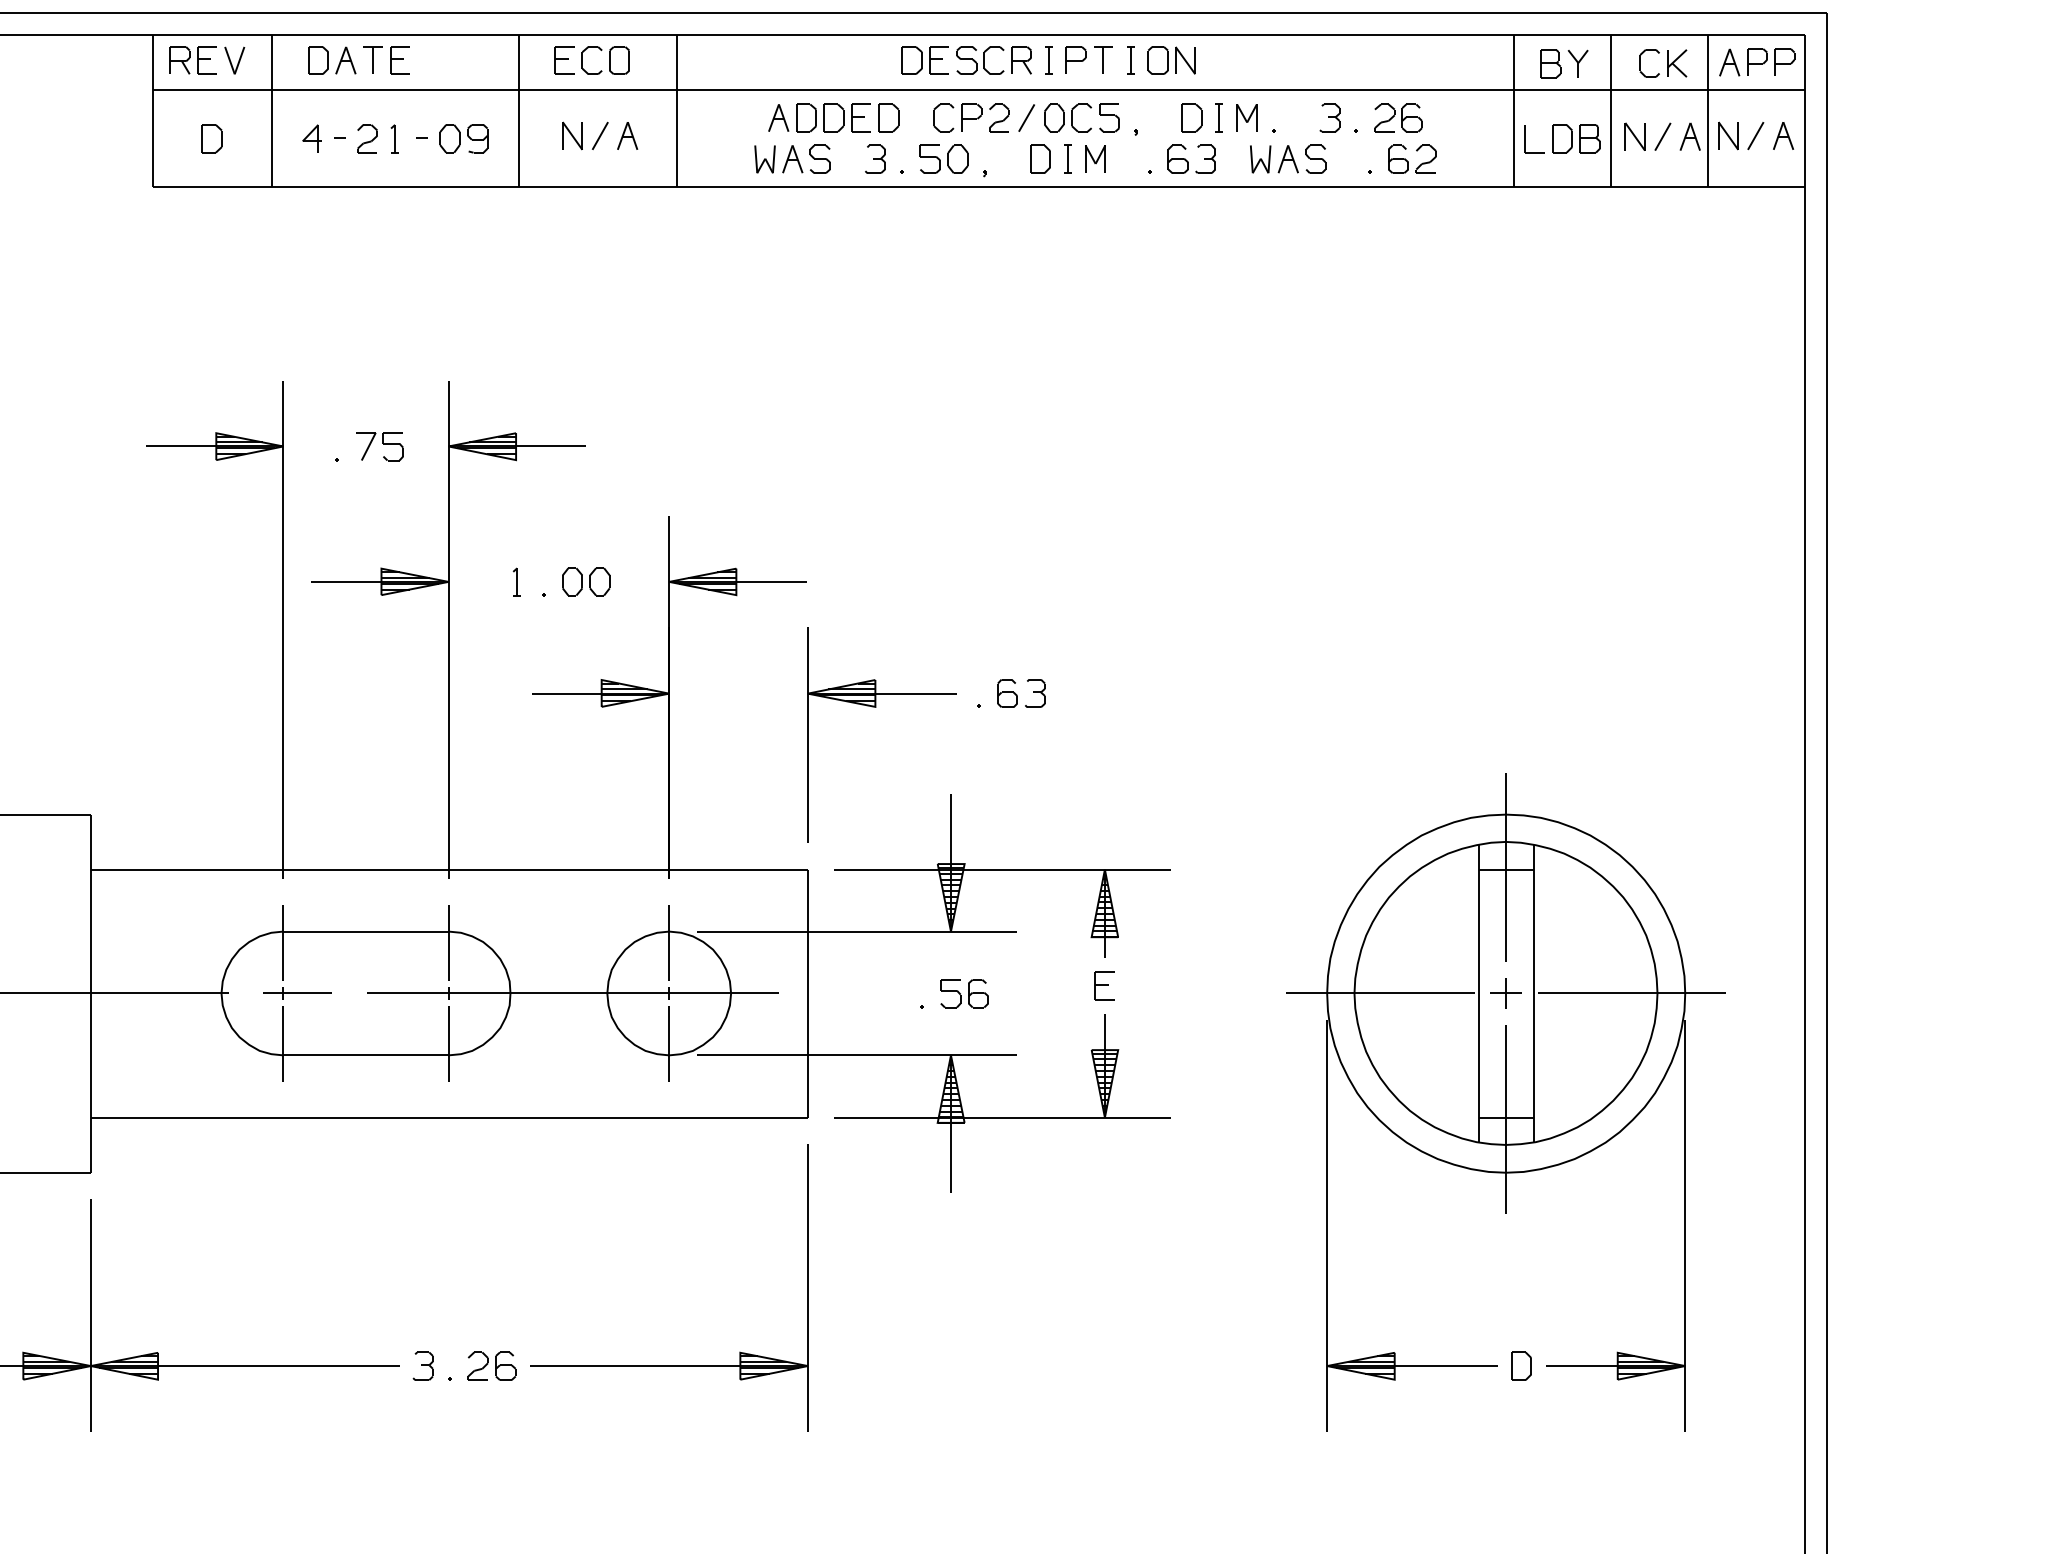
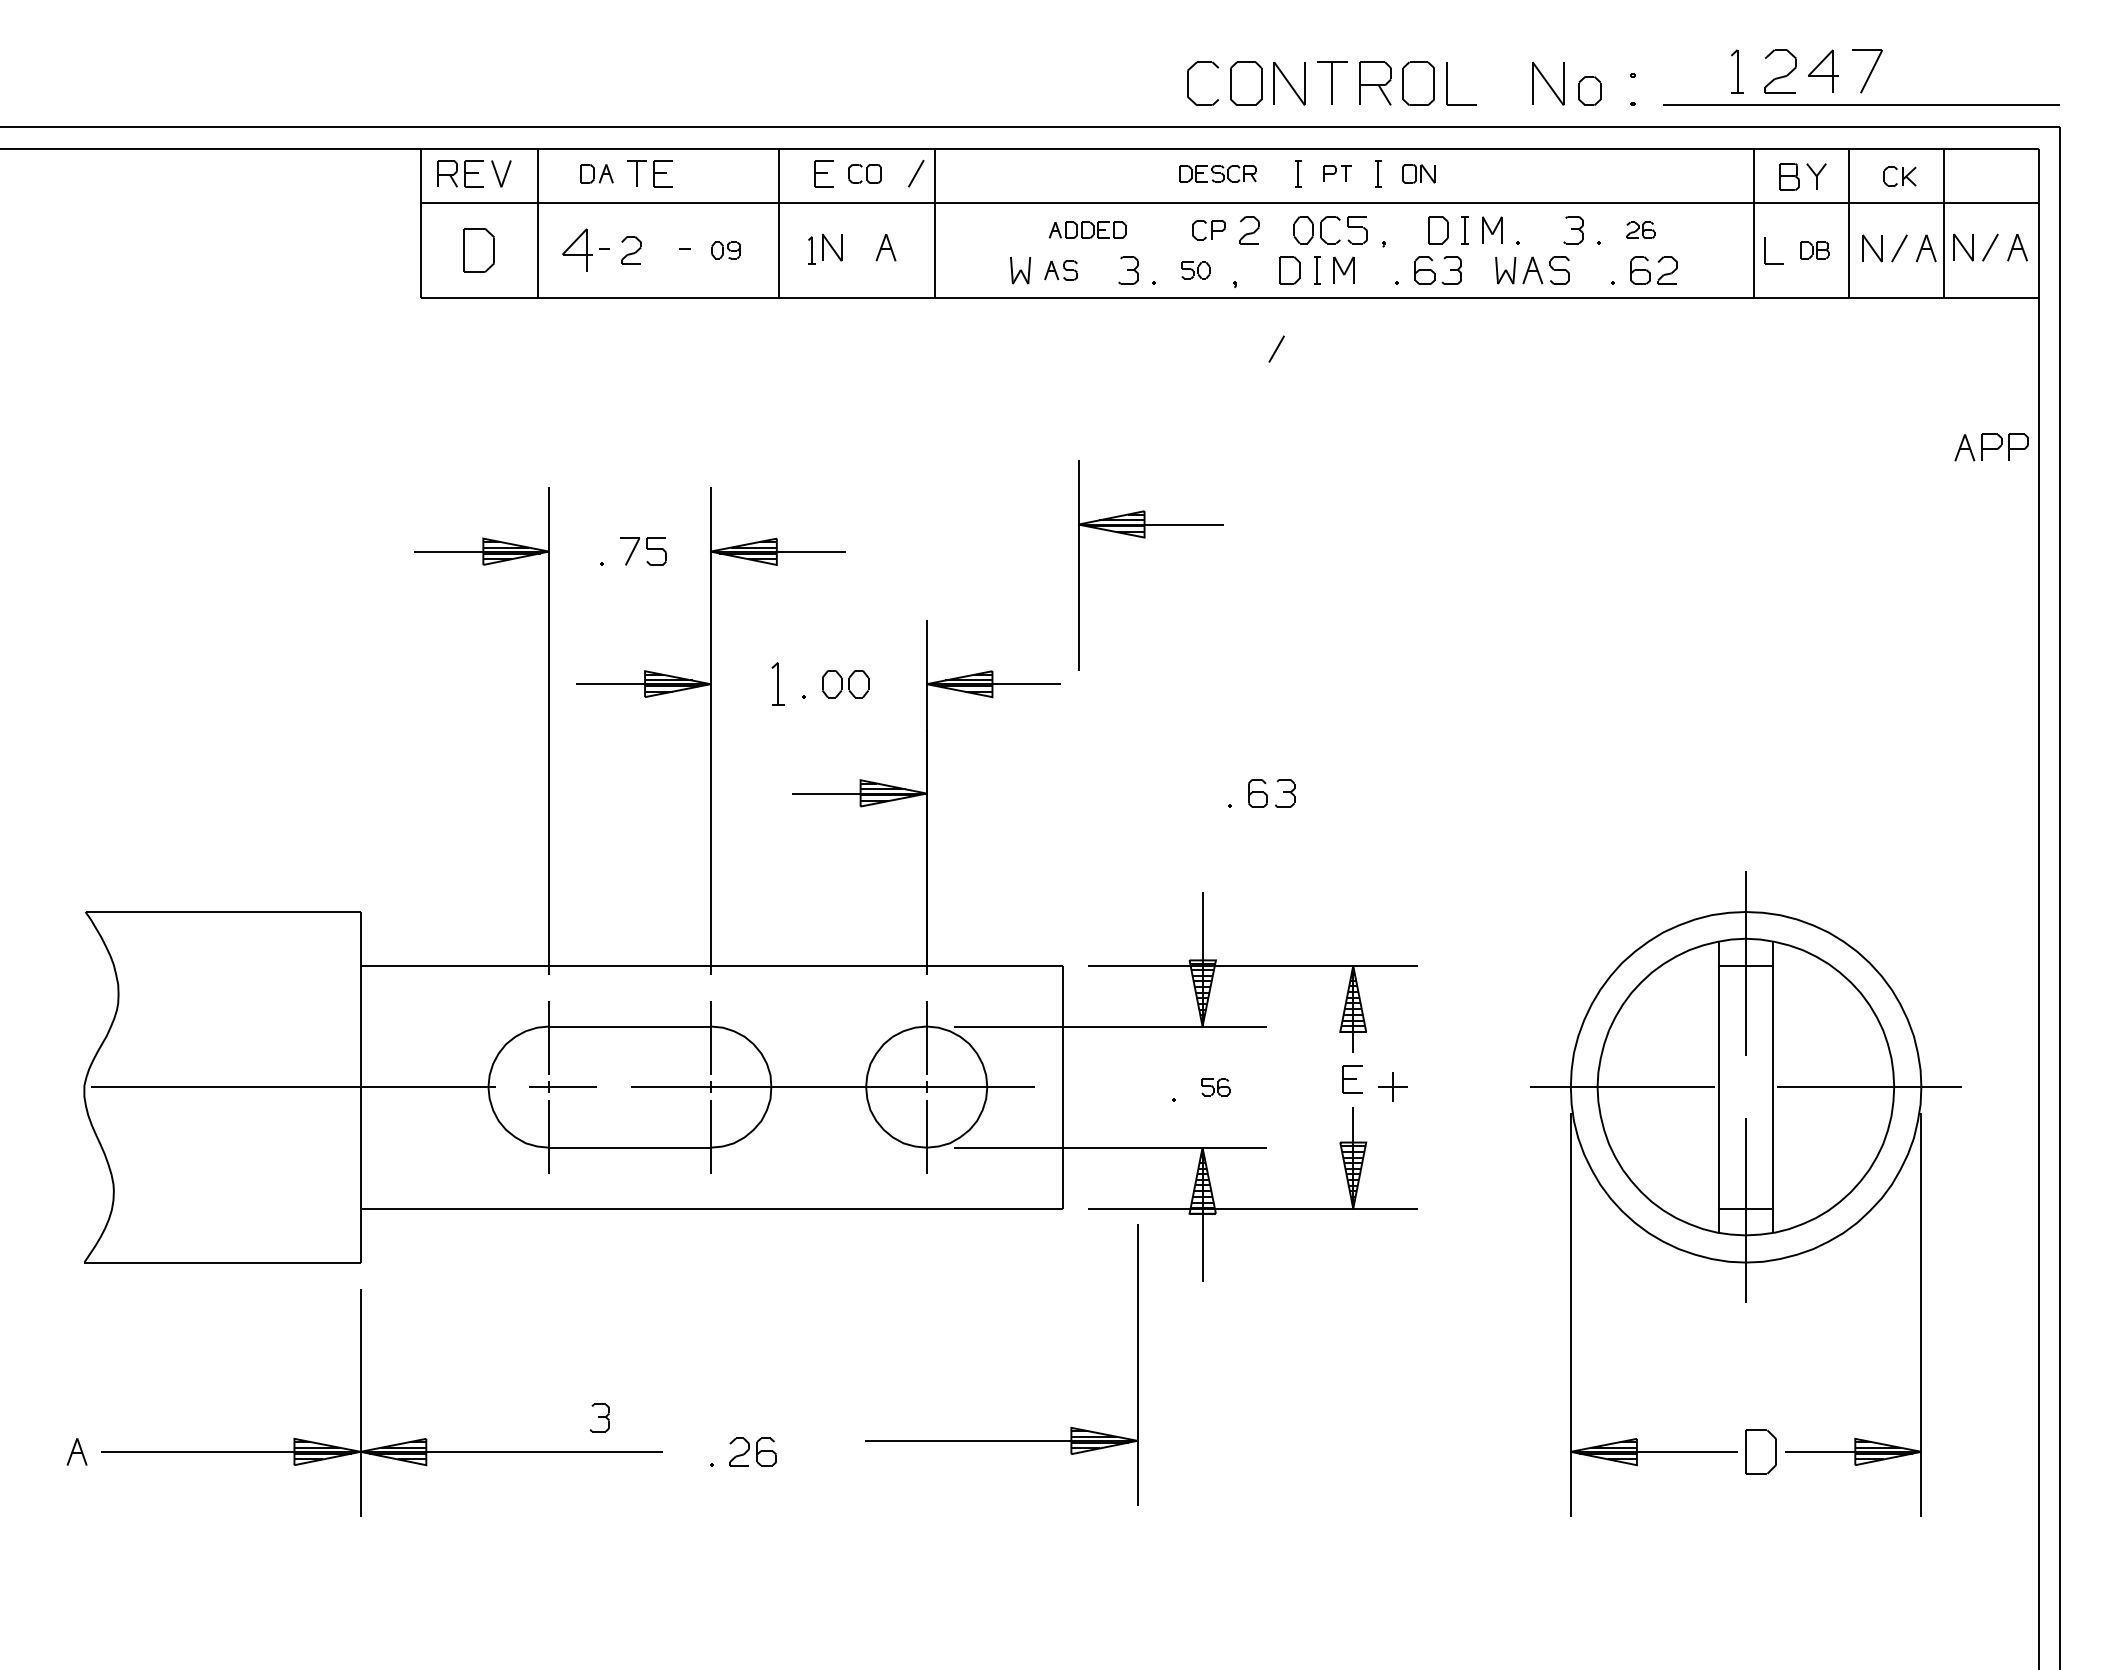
part: (331, 60) -> (596, 173), size x0.7
part: (605, 60) -> (864, 173), size x0.7
part: (966, 60) -> (1217, 173), size x0.6
part: (1088, 60) -> (1337, 173), size x0.6
part: (1171, 60) -> (1418, 173), size x0.7
part: (1756, 62) -> (1991, 447), moved
part: (1662, 63) -> (1899, 176), size x0.7
line: (1026, 117) -> (1276, 348), moved
part: (833, 118) -> (1087, 230), size x0.6
part: (957, 118) -> (1208, 230), size x0.7
part: (1398, 118) -> (1640, 230), size x0.6
line: (600, 135) -> (916, 173), moved
part: (311, 137) -> (576, 249), size x1.6
part: (212, 138) -> (479, 250), size x1.6
part: (394, 138) -> (811, 250), moved
part: (463, 138) -> (725, 250), size x0.6
part: (1576, 138) -> (1814, 250), size x0.6
part: (805, 159) -> (1060, 270), size x0.7
part: (943, 159) -> (1195, 270), size x0.6
part: (516, 582) -> (777, 684), size x1.6
part: (876, 707) -> (1145, 538), moved
part: (1505, 992) -> (1392, 1086), moved
part: (964, 993) -> (1215, 1087), size x0.6
part: (422, 1365) -> (599, 1417), moved
part: (668, 1365) -> (1001, 1440), moved
part: (1521, 1365) -> (1761, 1451), size x1.6

